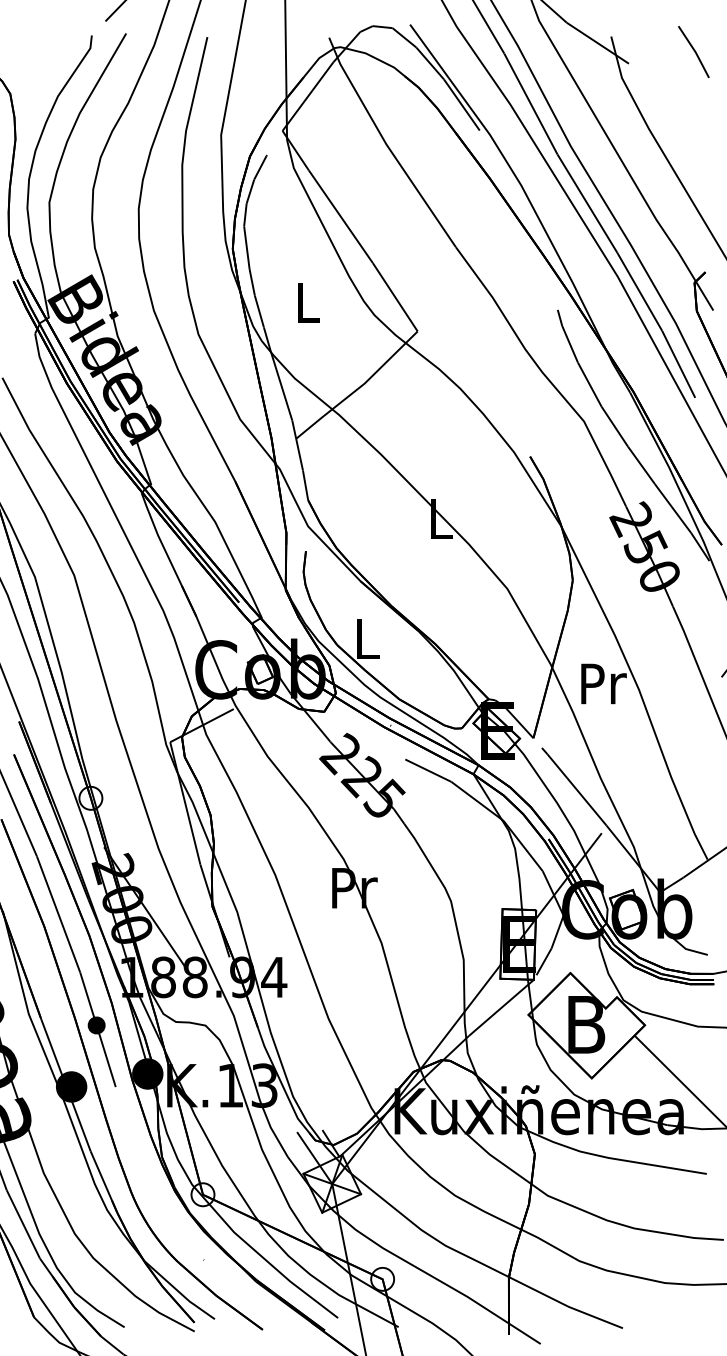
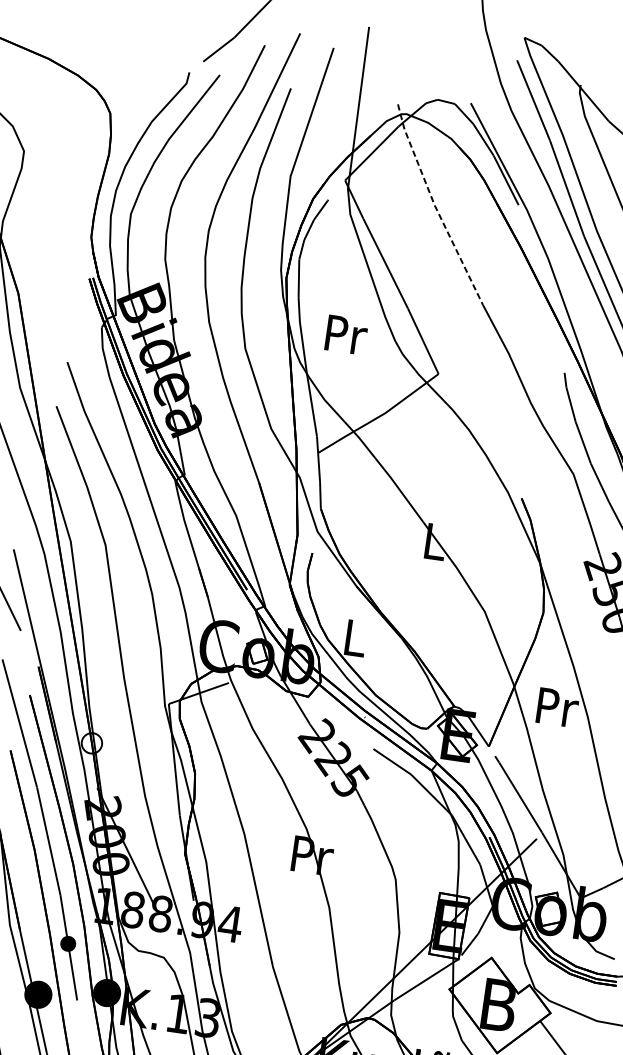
line: (387, 145) -> (435, 206), solid -> dashed
text: (308, 302) -> (346, 334), L -> Pr

